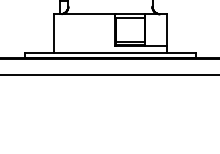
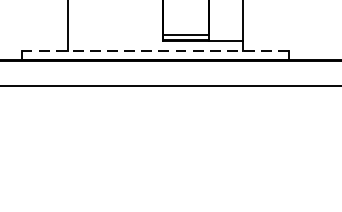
line: (110, 52) -> (155, 51), solid -> dashed

